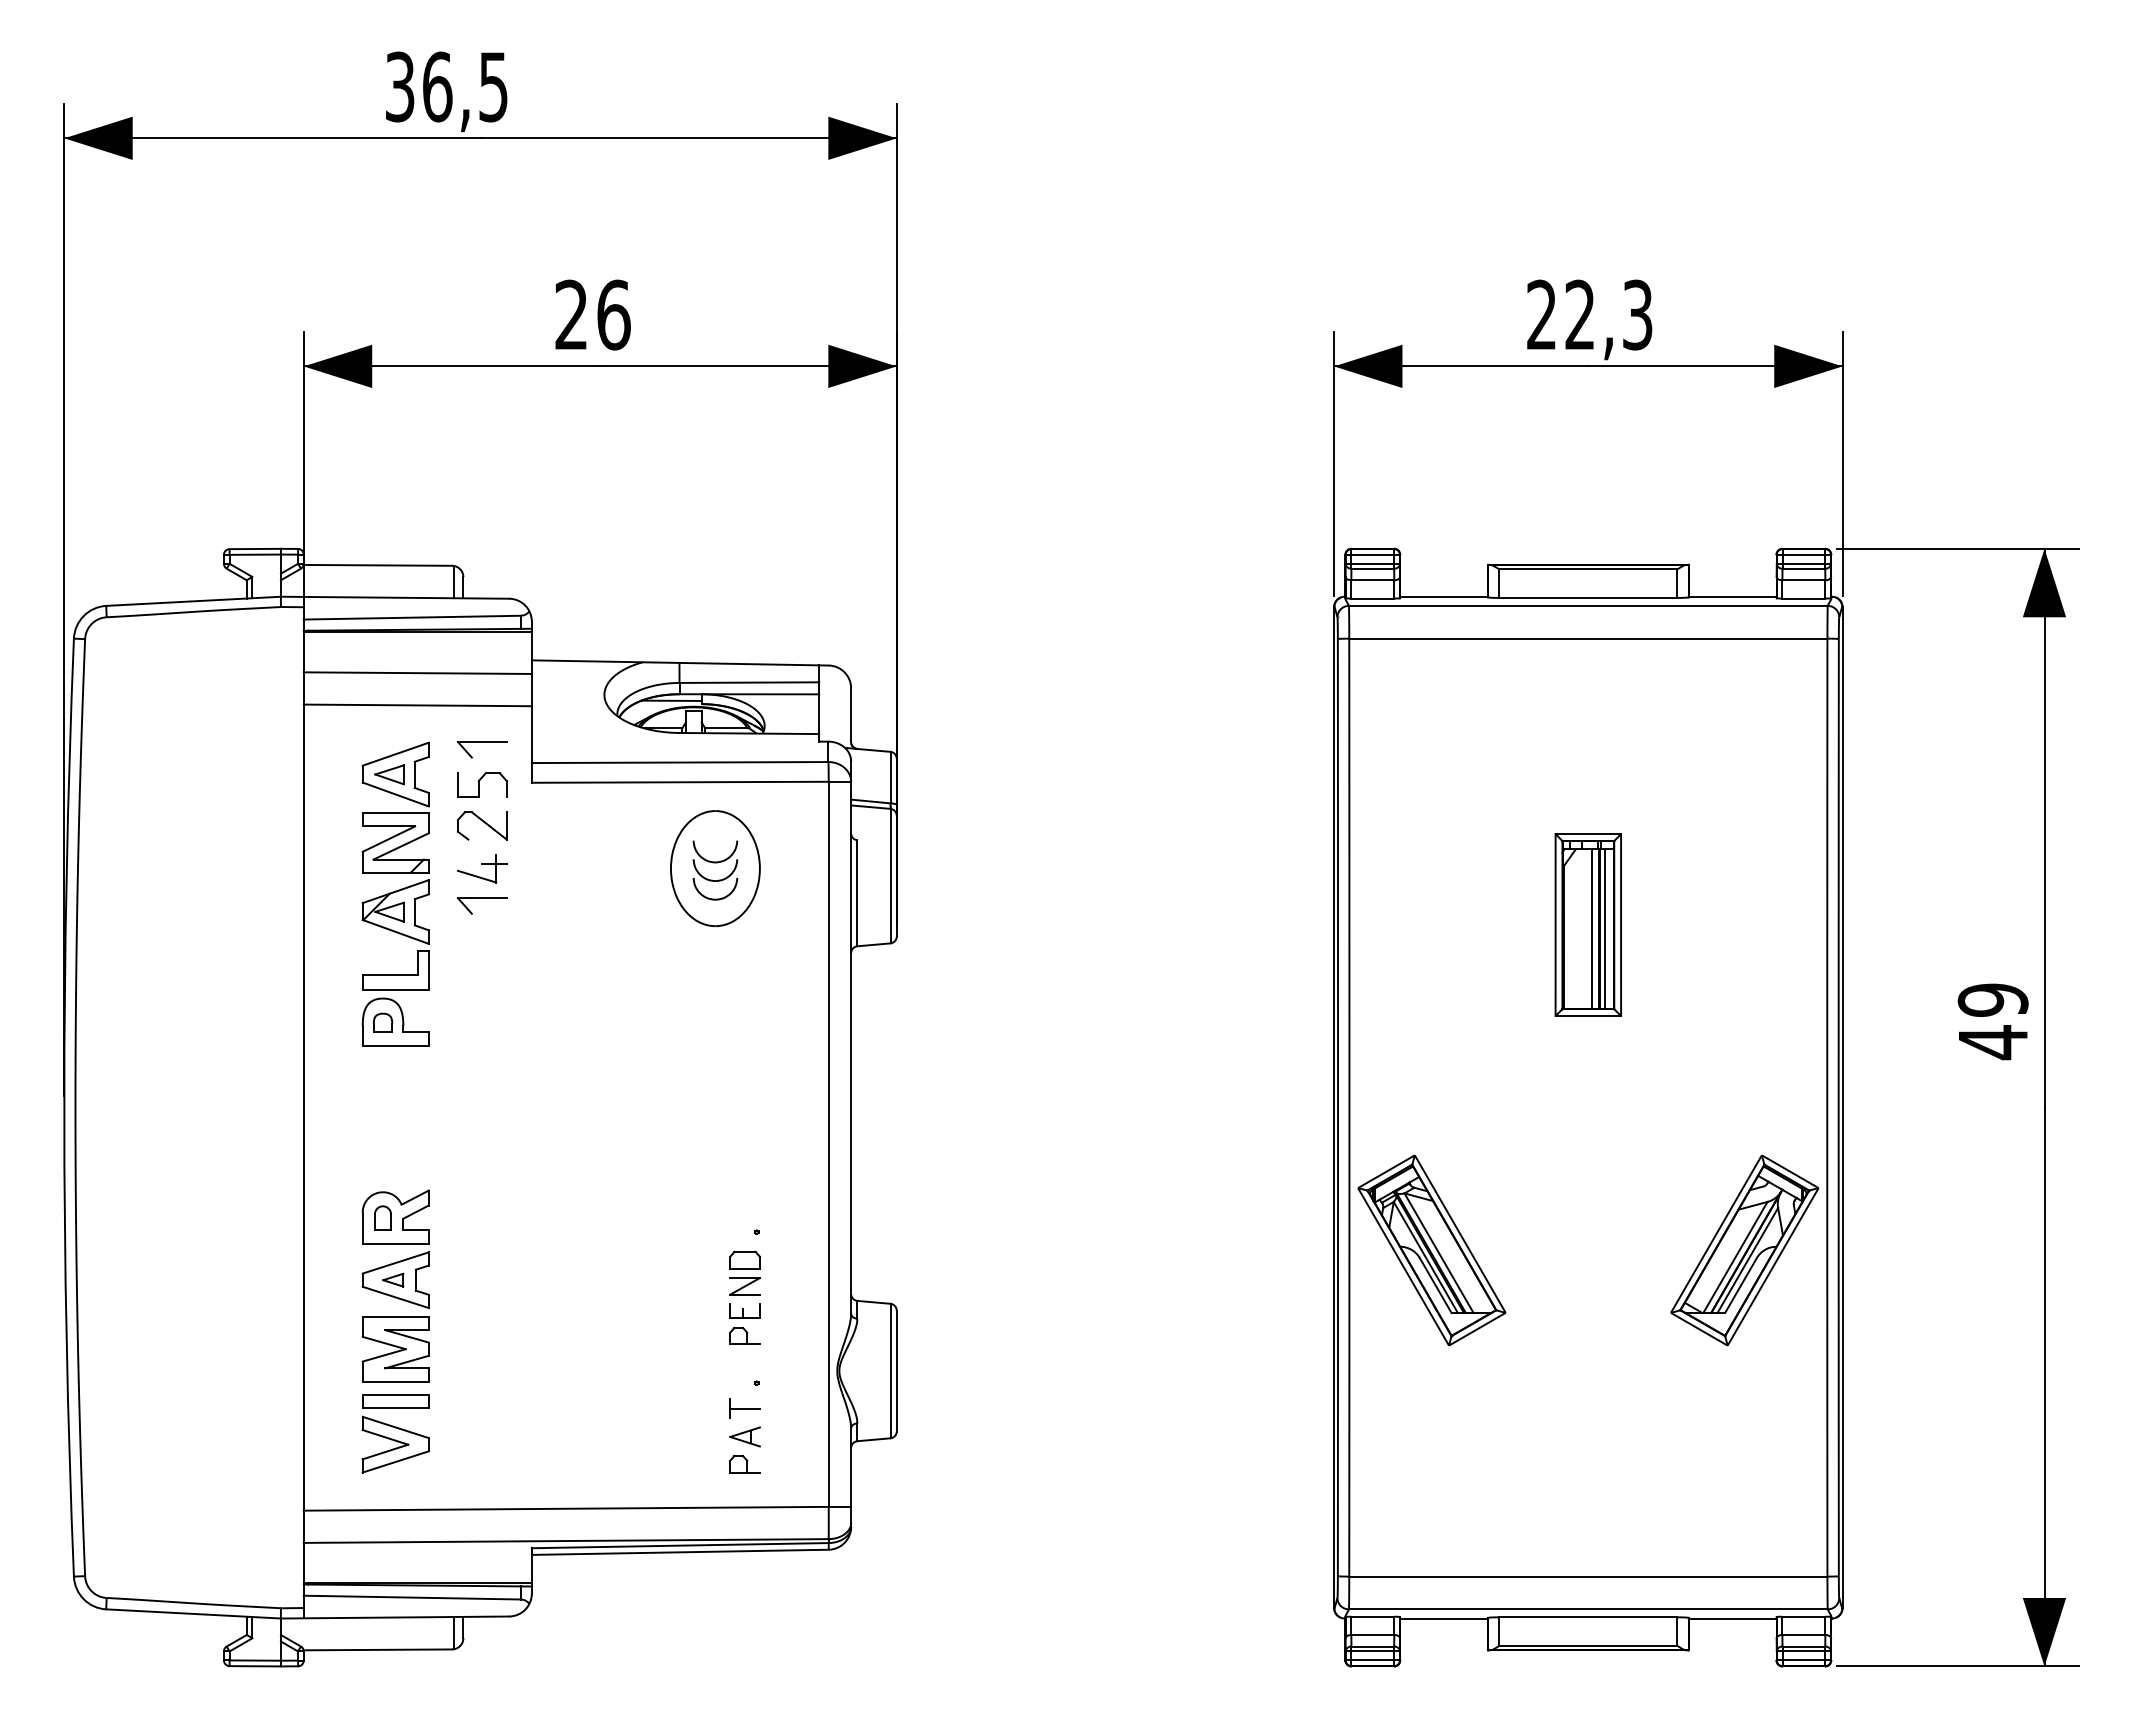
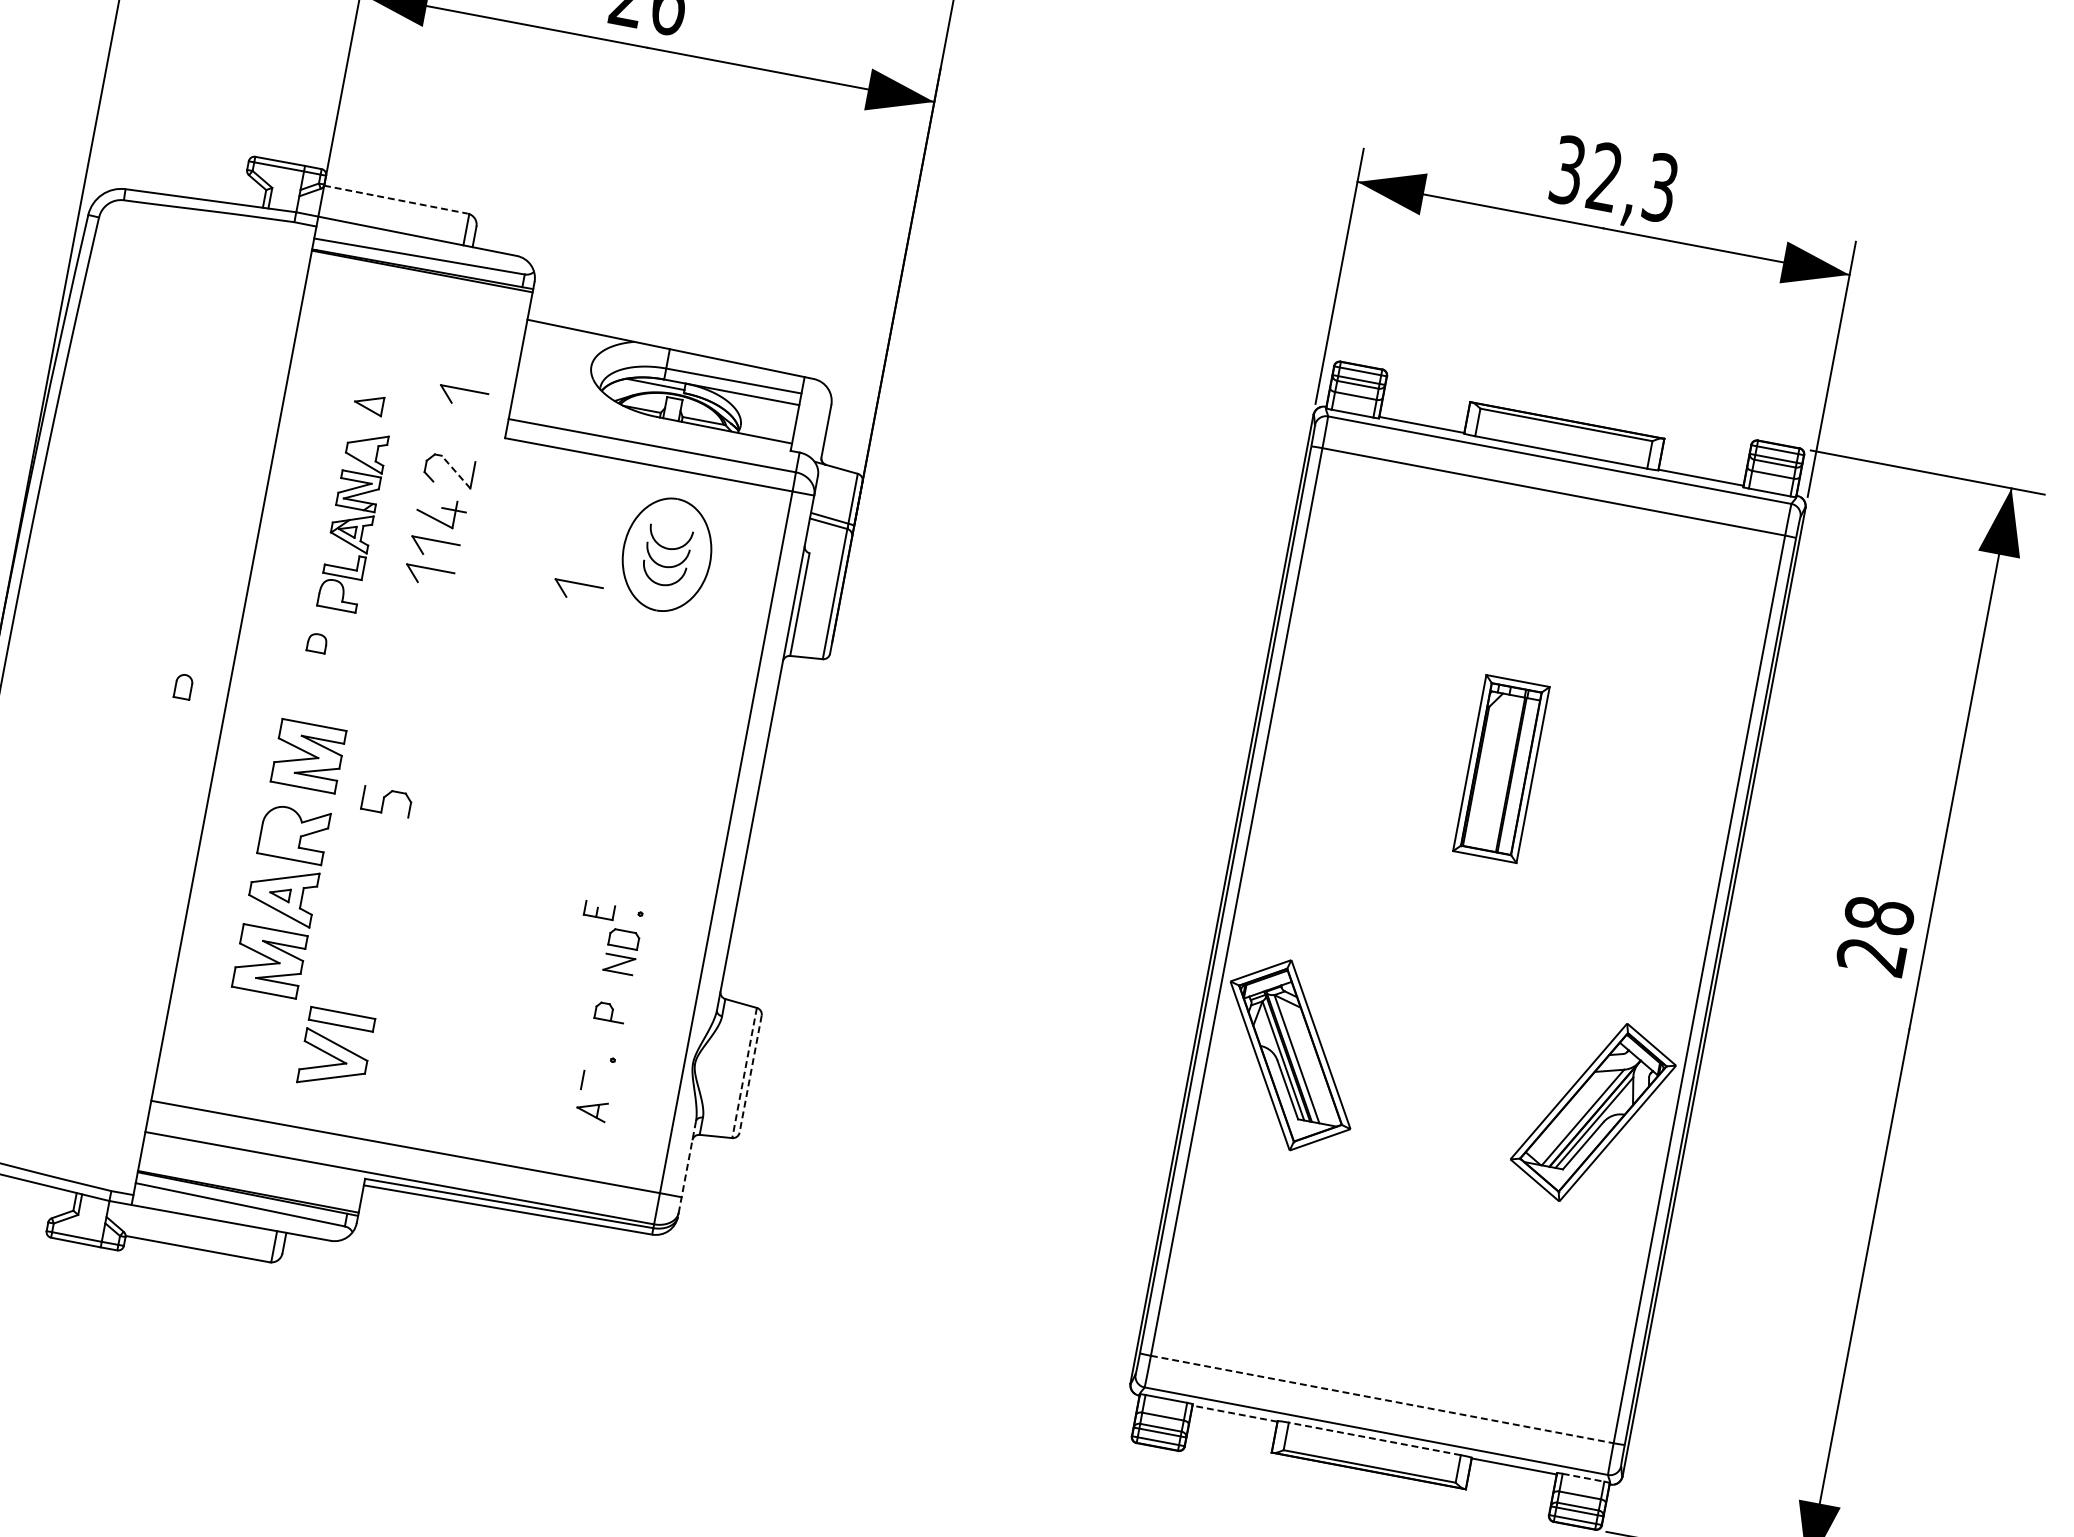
text: (1541, 314) -> (1567, 169), 22,3 -> 32,3
line: (378, 565) -> (396, 199), solid -> dashed
line: (417, 672) -> (414, 310), removed
line: (417, 705) -> (408, 342), removed
part: (482, 784) -> (386, 801), moved
line: (488, 825) -> (455, 471), solid -> dashed
part: (395, 893) -> (352, 520), size x0.6
part: (633, 914) -> (579, 584), added
part: (482, 927) -> (430, 569), added
line: (1591, 929) -> (1503, 773), removed
line: (1605, 929) -> (1517, 776), removed
text: (1992, 1021) -> (1874, 936), 49 -> 28
part: (395, 1137) -> (308, 756), added
part: (382, 1217) -> (183, 685), moved
part: (744, 1310) -> (599, 909), moved
line: (890, 1371) -> (744, 1073), solid -> dashed
line: (896, 1371) -> (750, 1074), solid -> dashed
line: (744, 1408) -> (596, 1082), removed
part: (395, 1433) -> (335, 1050), moved
part: (744, 1463) -> (586, 1135), removed
line: (851, 1478) -> (687, 1169), solid -> dashed
line: (1588, 1576) -> (1382, 1399), solid -> dashed
line: (1803, 1616) -> (1583, 1477), solid -> dashed
line: (1588, 1617) -> (1374, 1439), solid -> dashed
line: (1444, 1618) -> (1235, 1413), solid -> dashed

